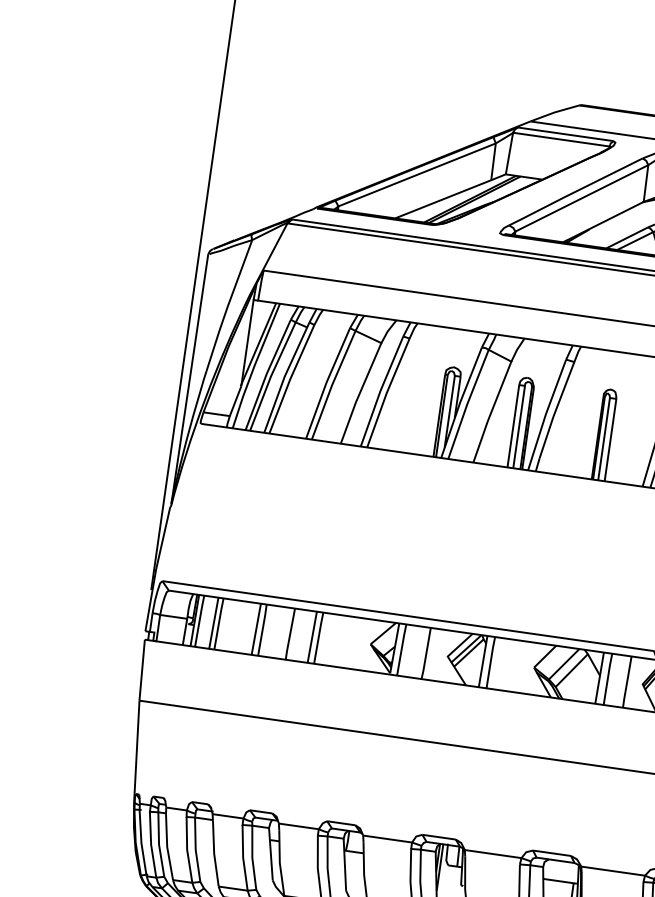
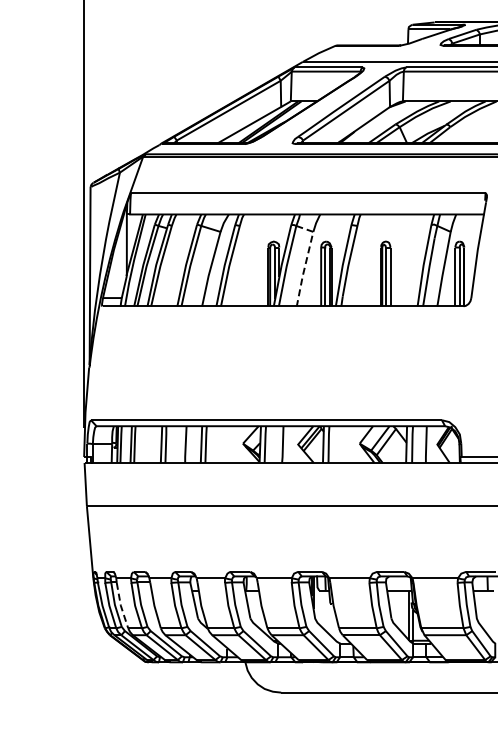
line: (496, 398) -> (306, 259), solid -> dashed
line: (166, 846) -> (120, 605), solid -> dashed

